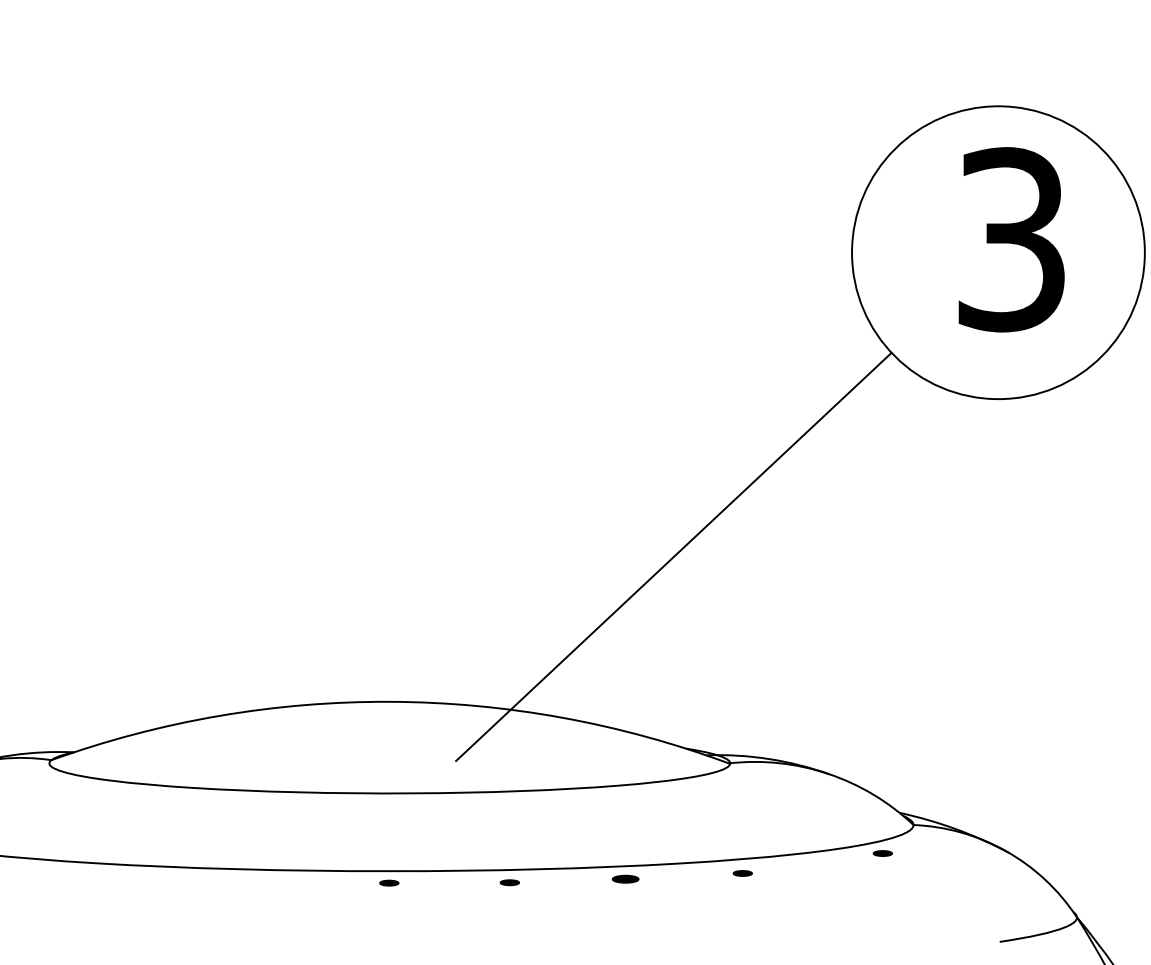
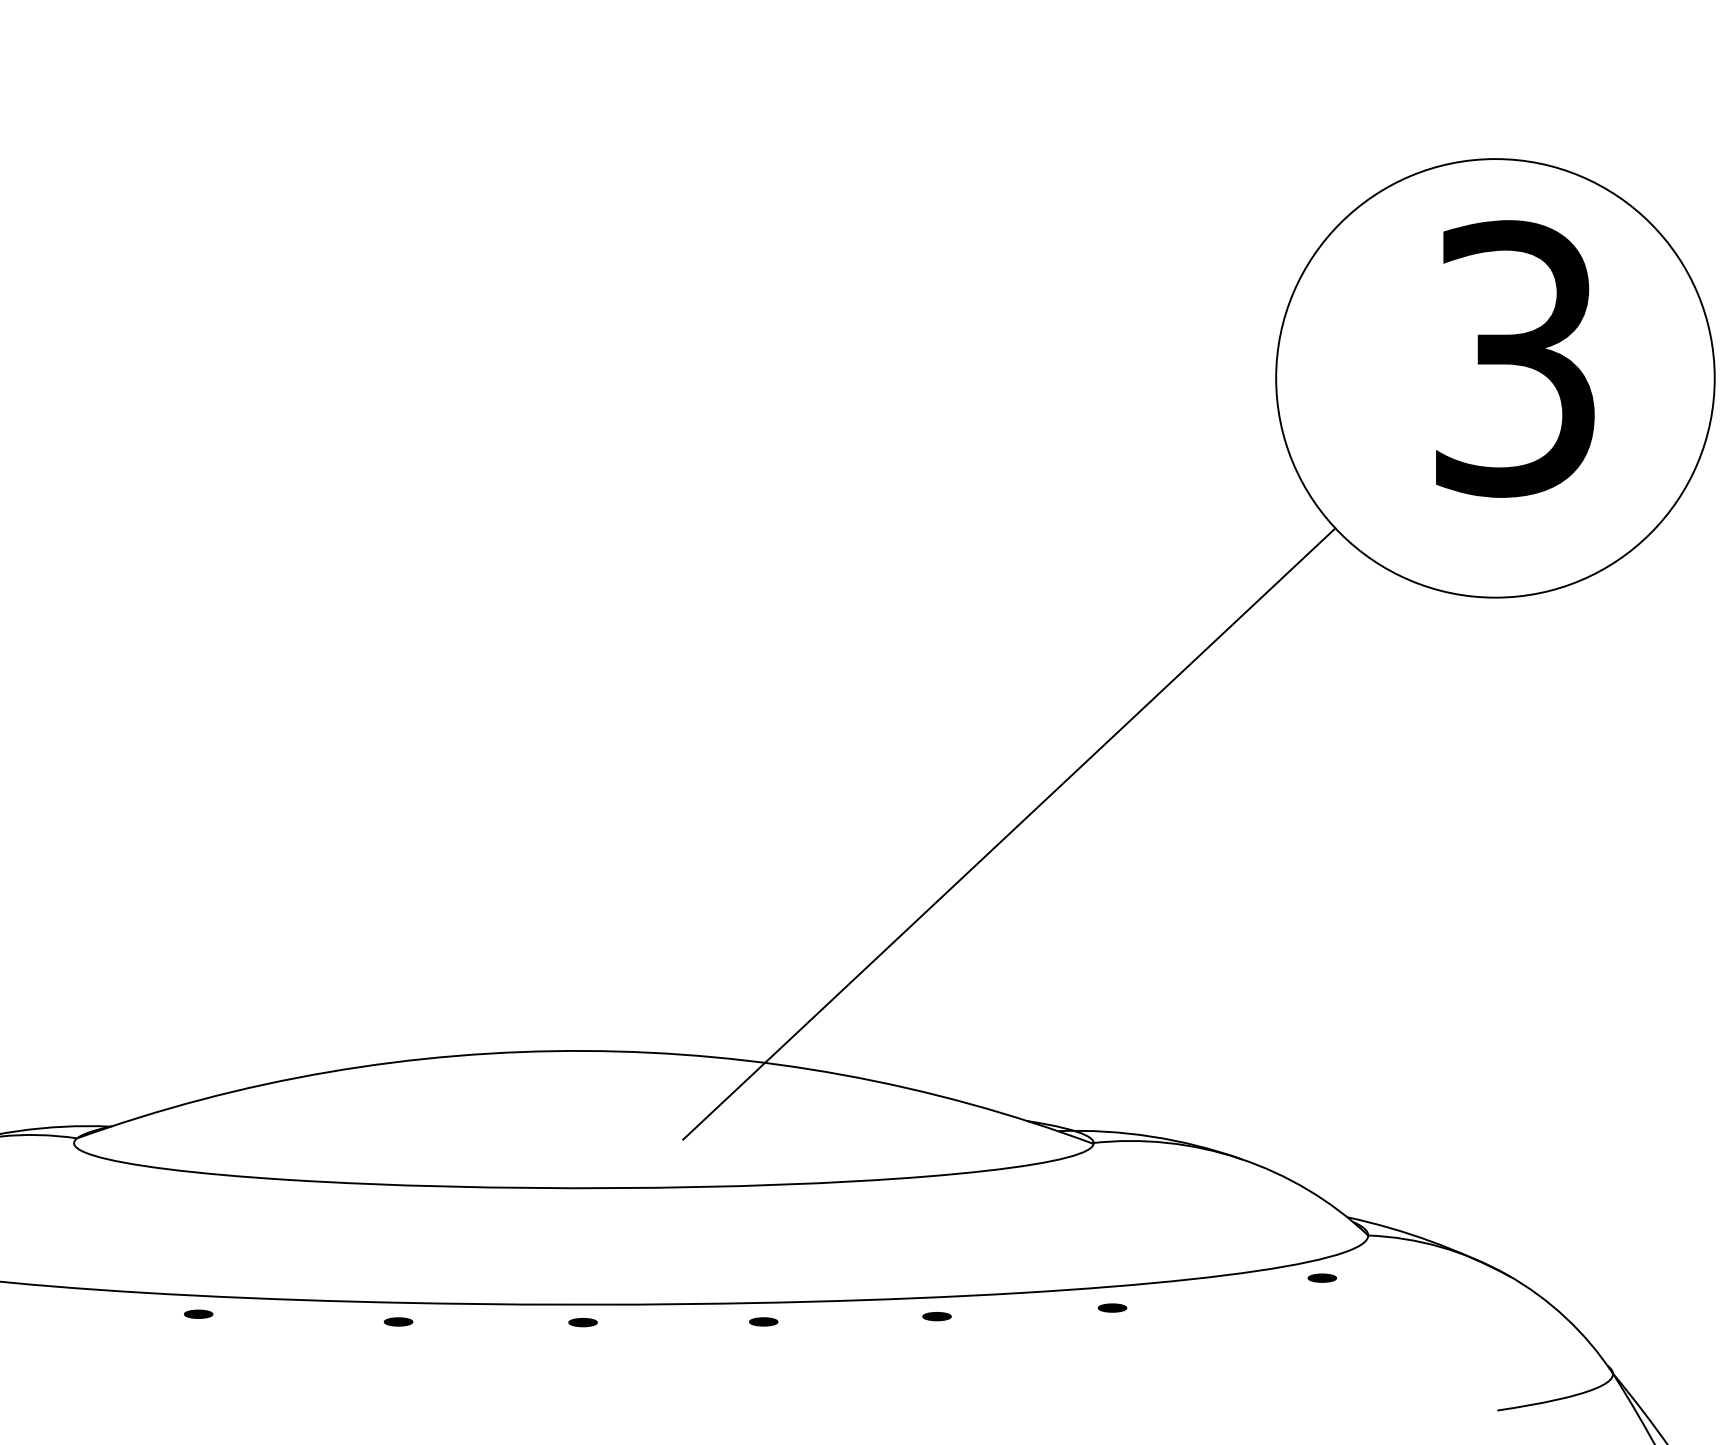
part: (132, 877) -> (198, 1314), added
part: (625, 878) -> (936, 1315), size x0.71
part: (266, 882) -> (399, 1321), added

